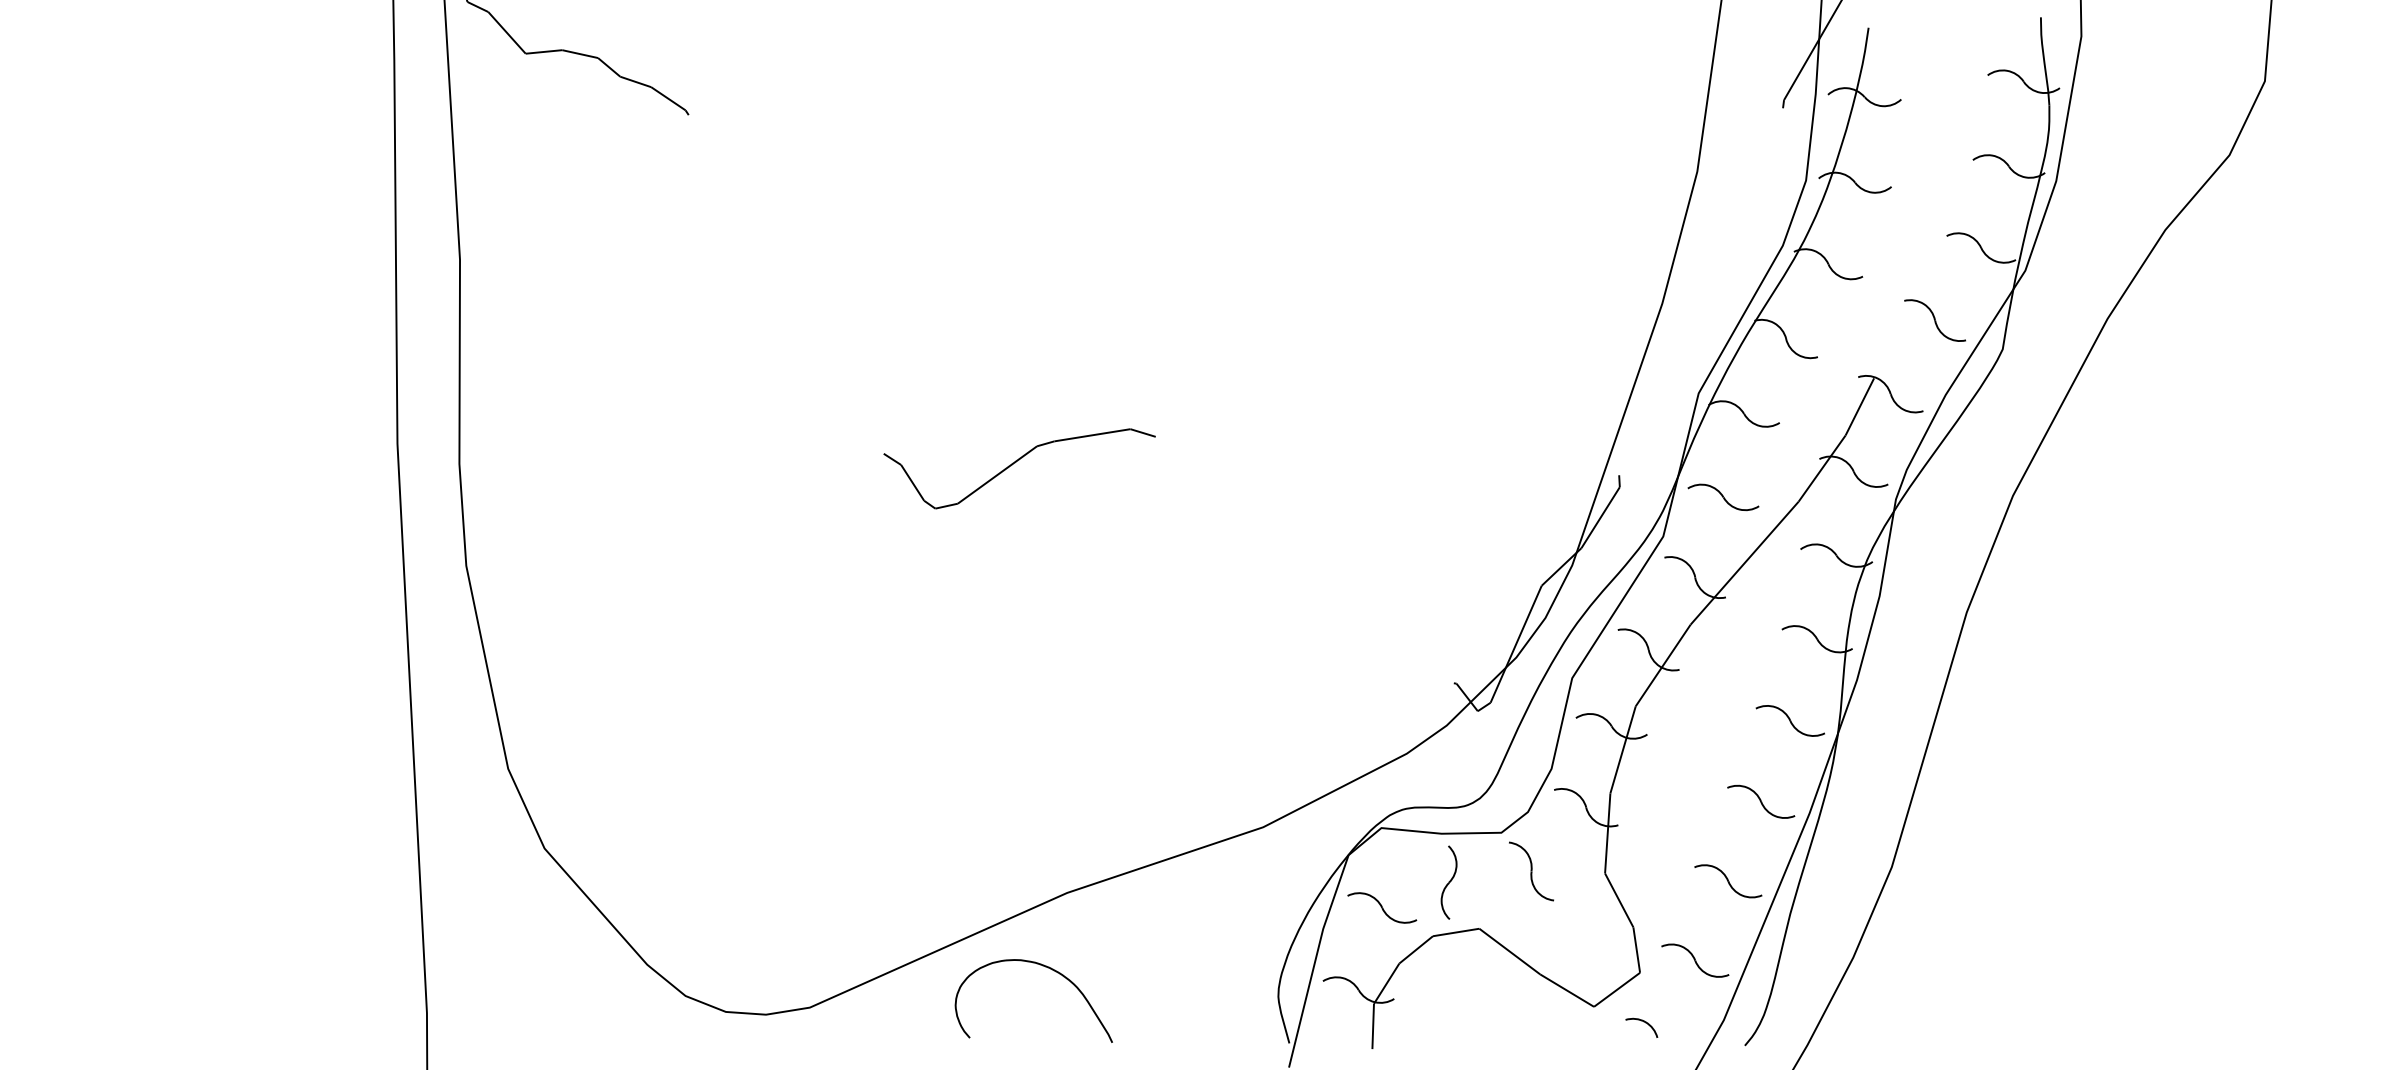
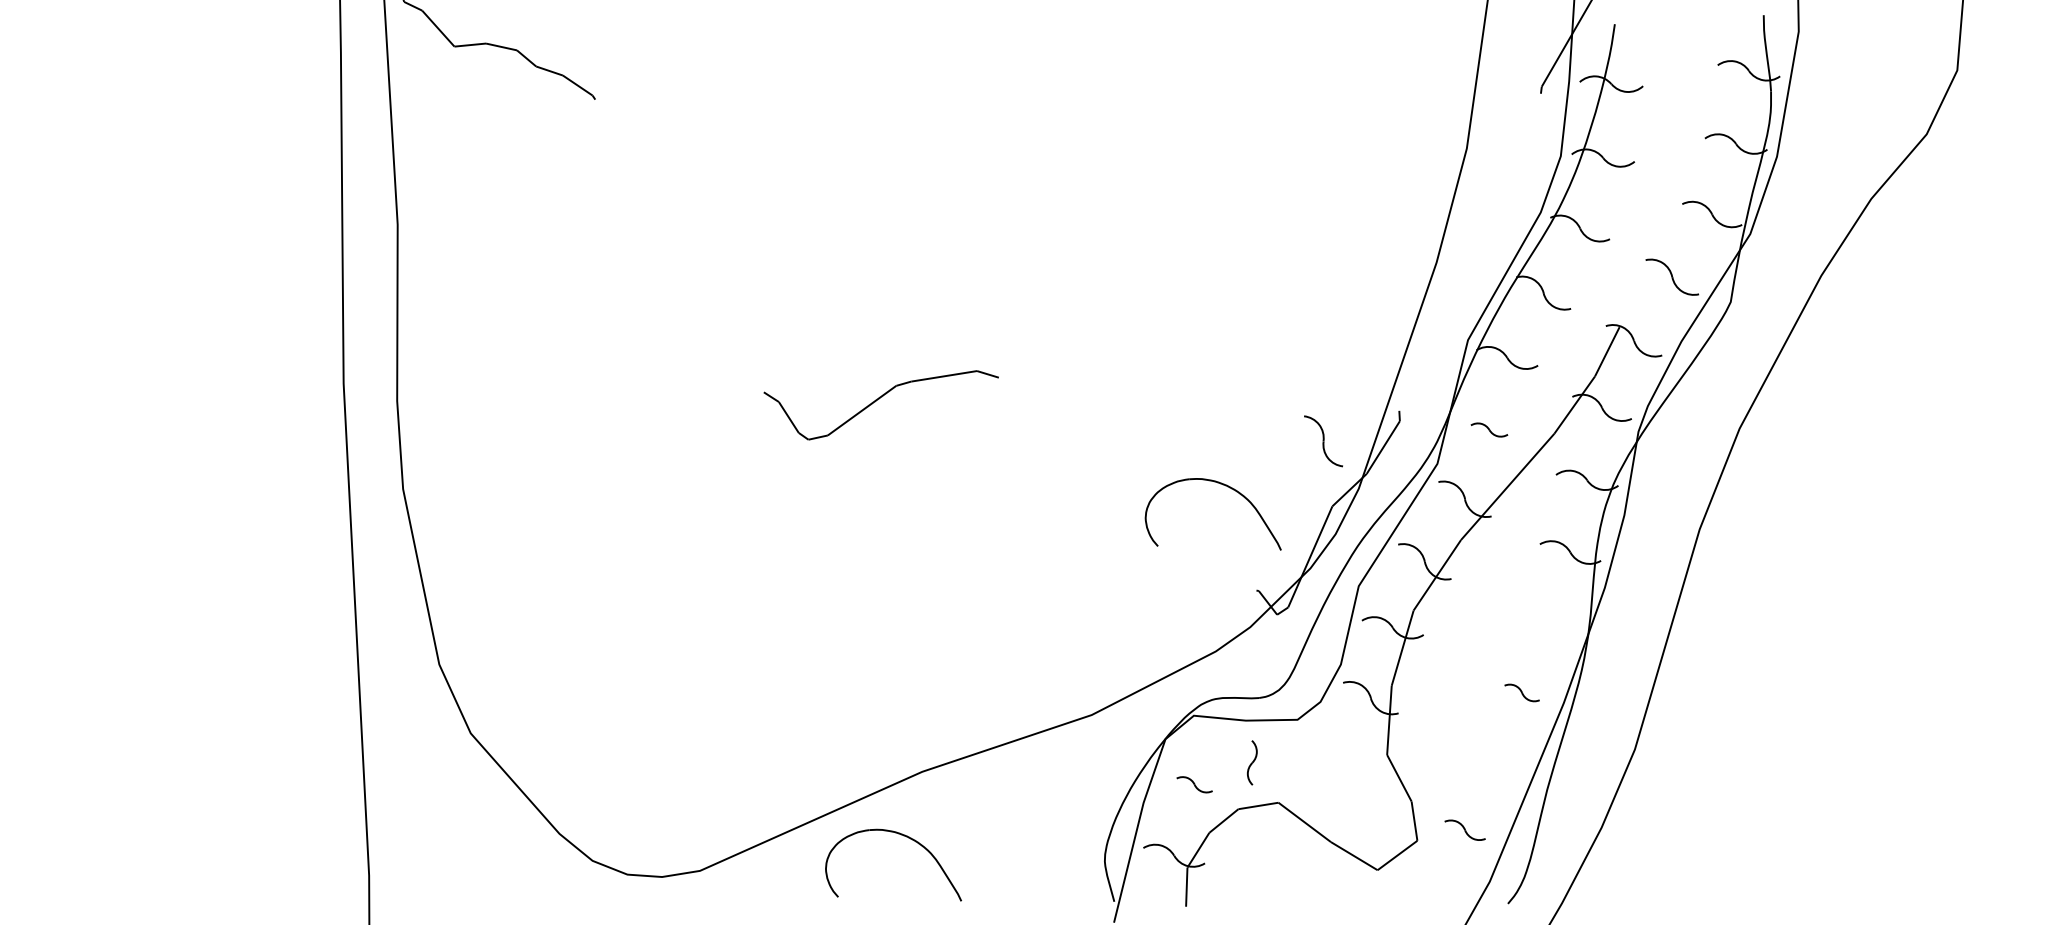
part: (1723, 497) -> (1489, 430), size x0.6
part: (1415, 561) -> (1223, 485), added
part: (1789, 720) -> (1546, 622), removed
part: (1761, 801) -> (1522, 692), size x0.6
part: (1531, 871) -> (1323, 441), moved
part: (1728, 881) -> (1493, 761), removed
part: (1448, 882) -> (1251, 762), size x0.7
part: (1382, 907) -> (1194, 784), size x0.6
part: (1695, 960) -> (1465, 830), size x0.7
arc: (1643, 1022) -> (1420, 883), removed

